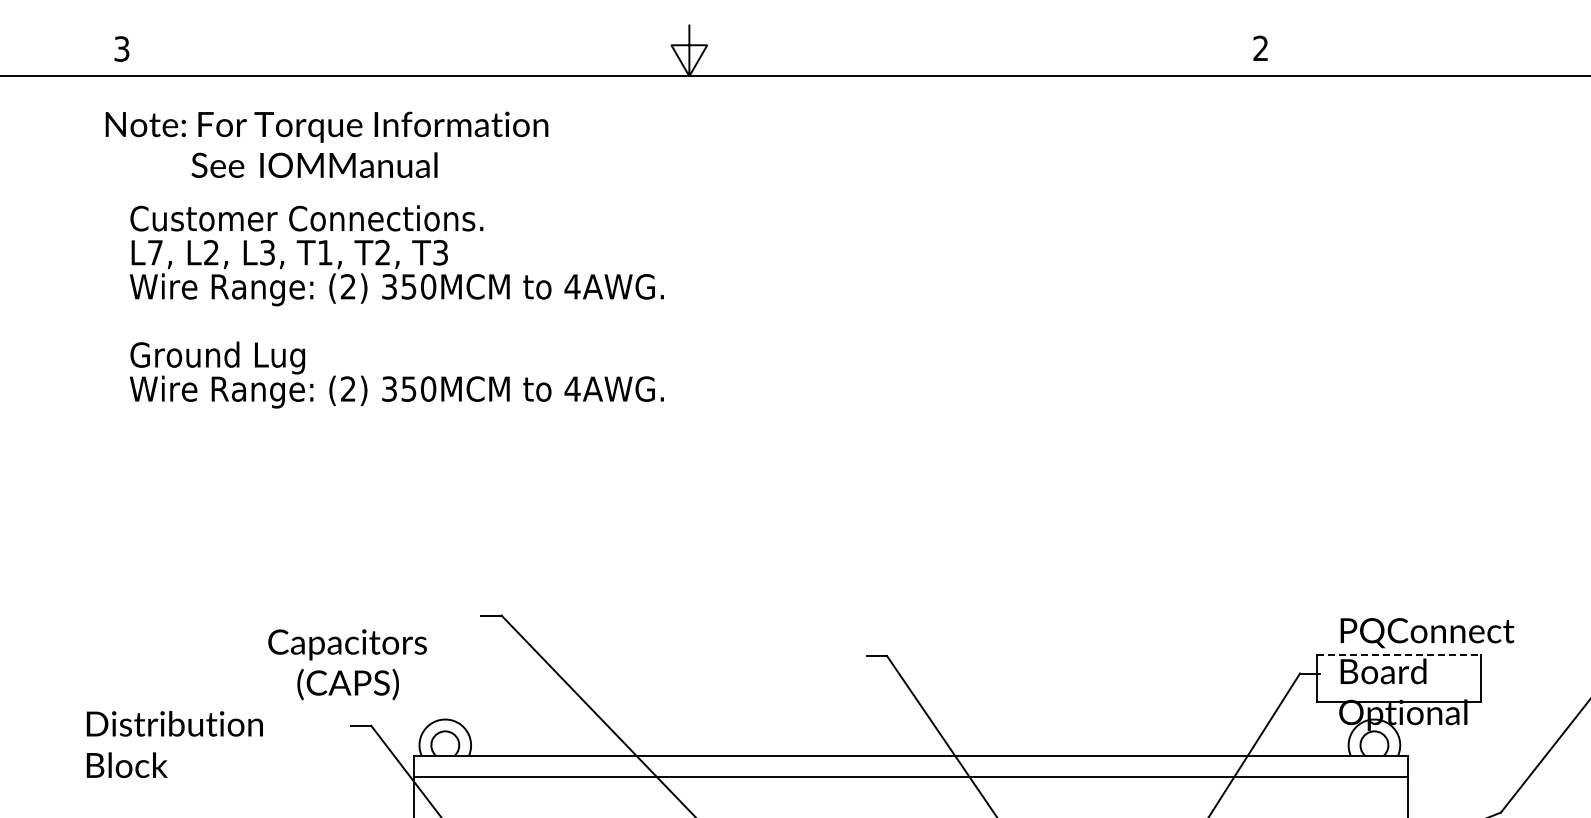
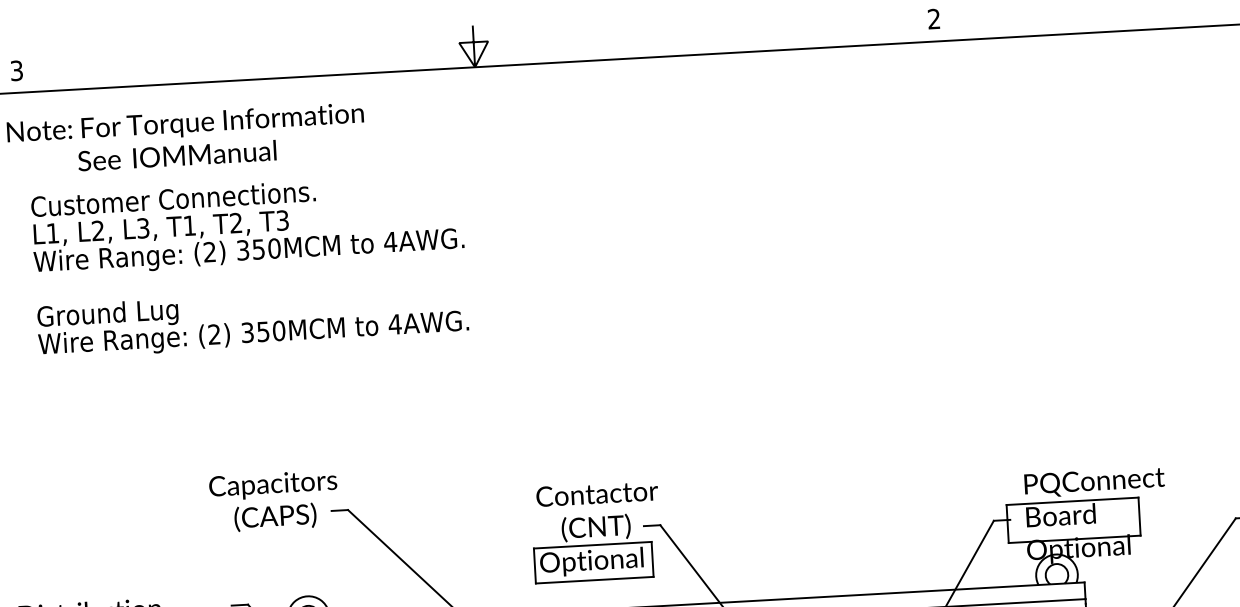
text: (155, 252) -> (53, 233), L7, -> L1,
line: (1398, 654) -> (1072, 501), dashed -> solid
part: (807, 659) -> (596, 531), added
text: (347, 664) -> (274, 501), moved

